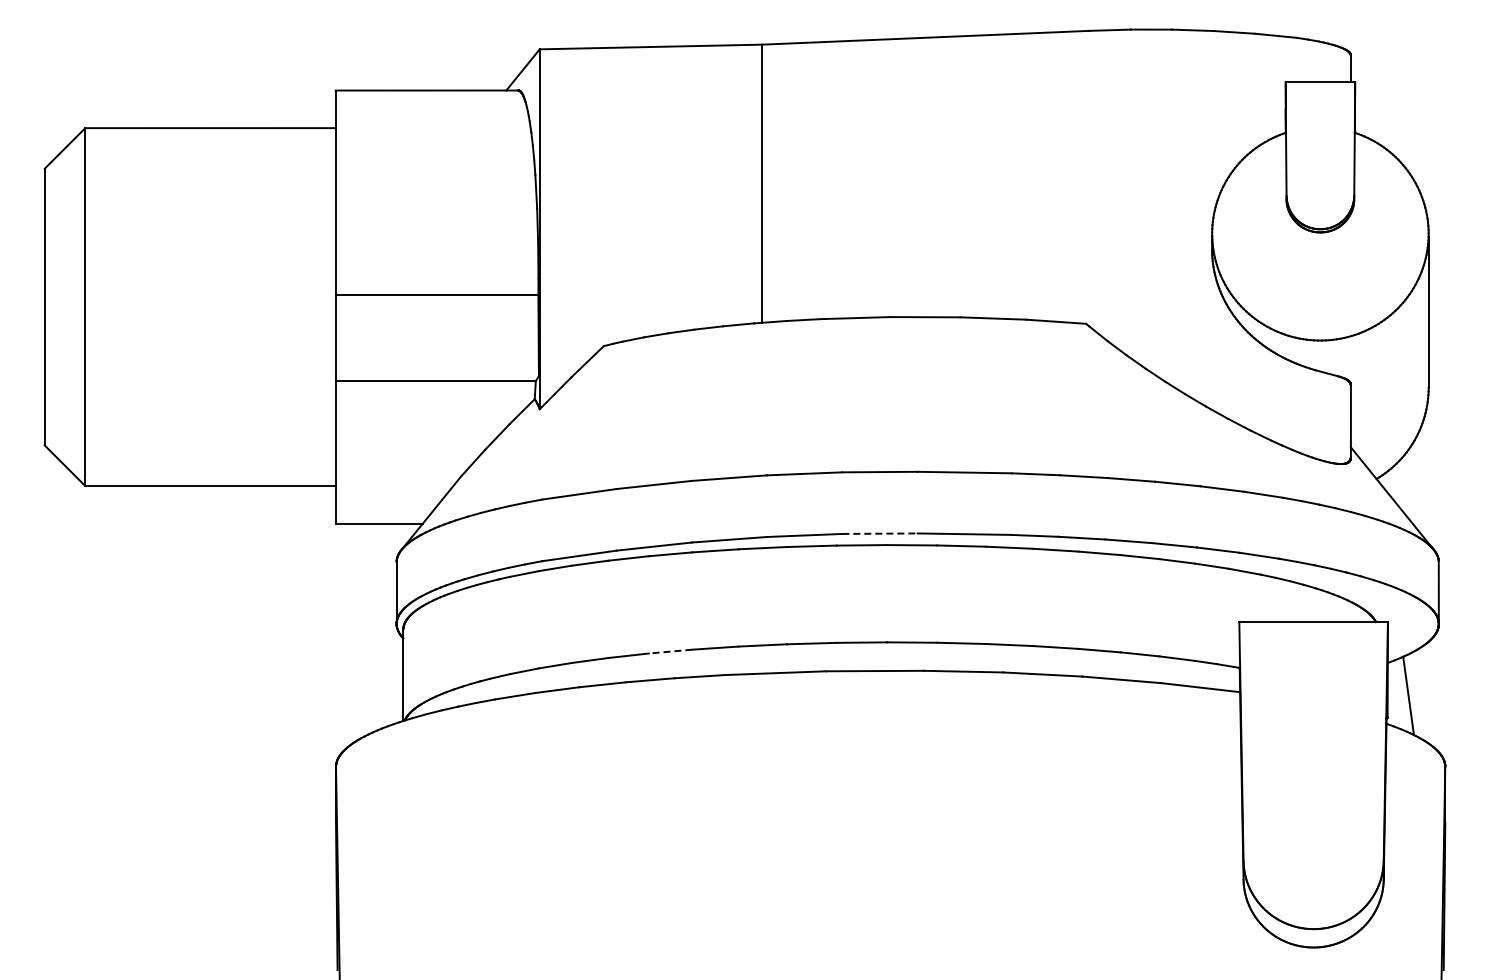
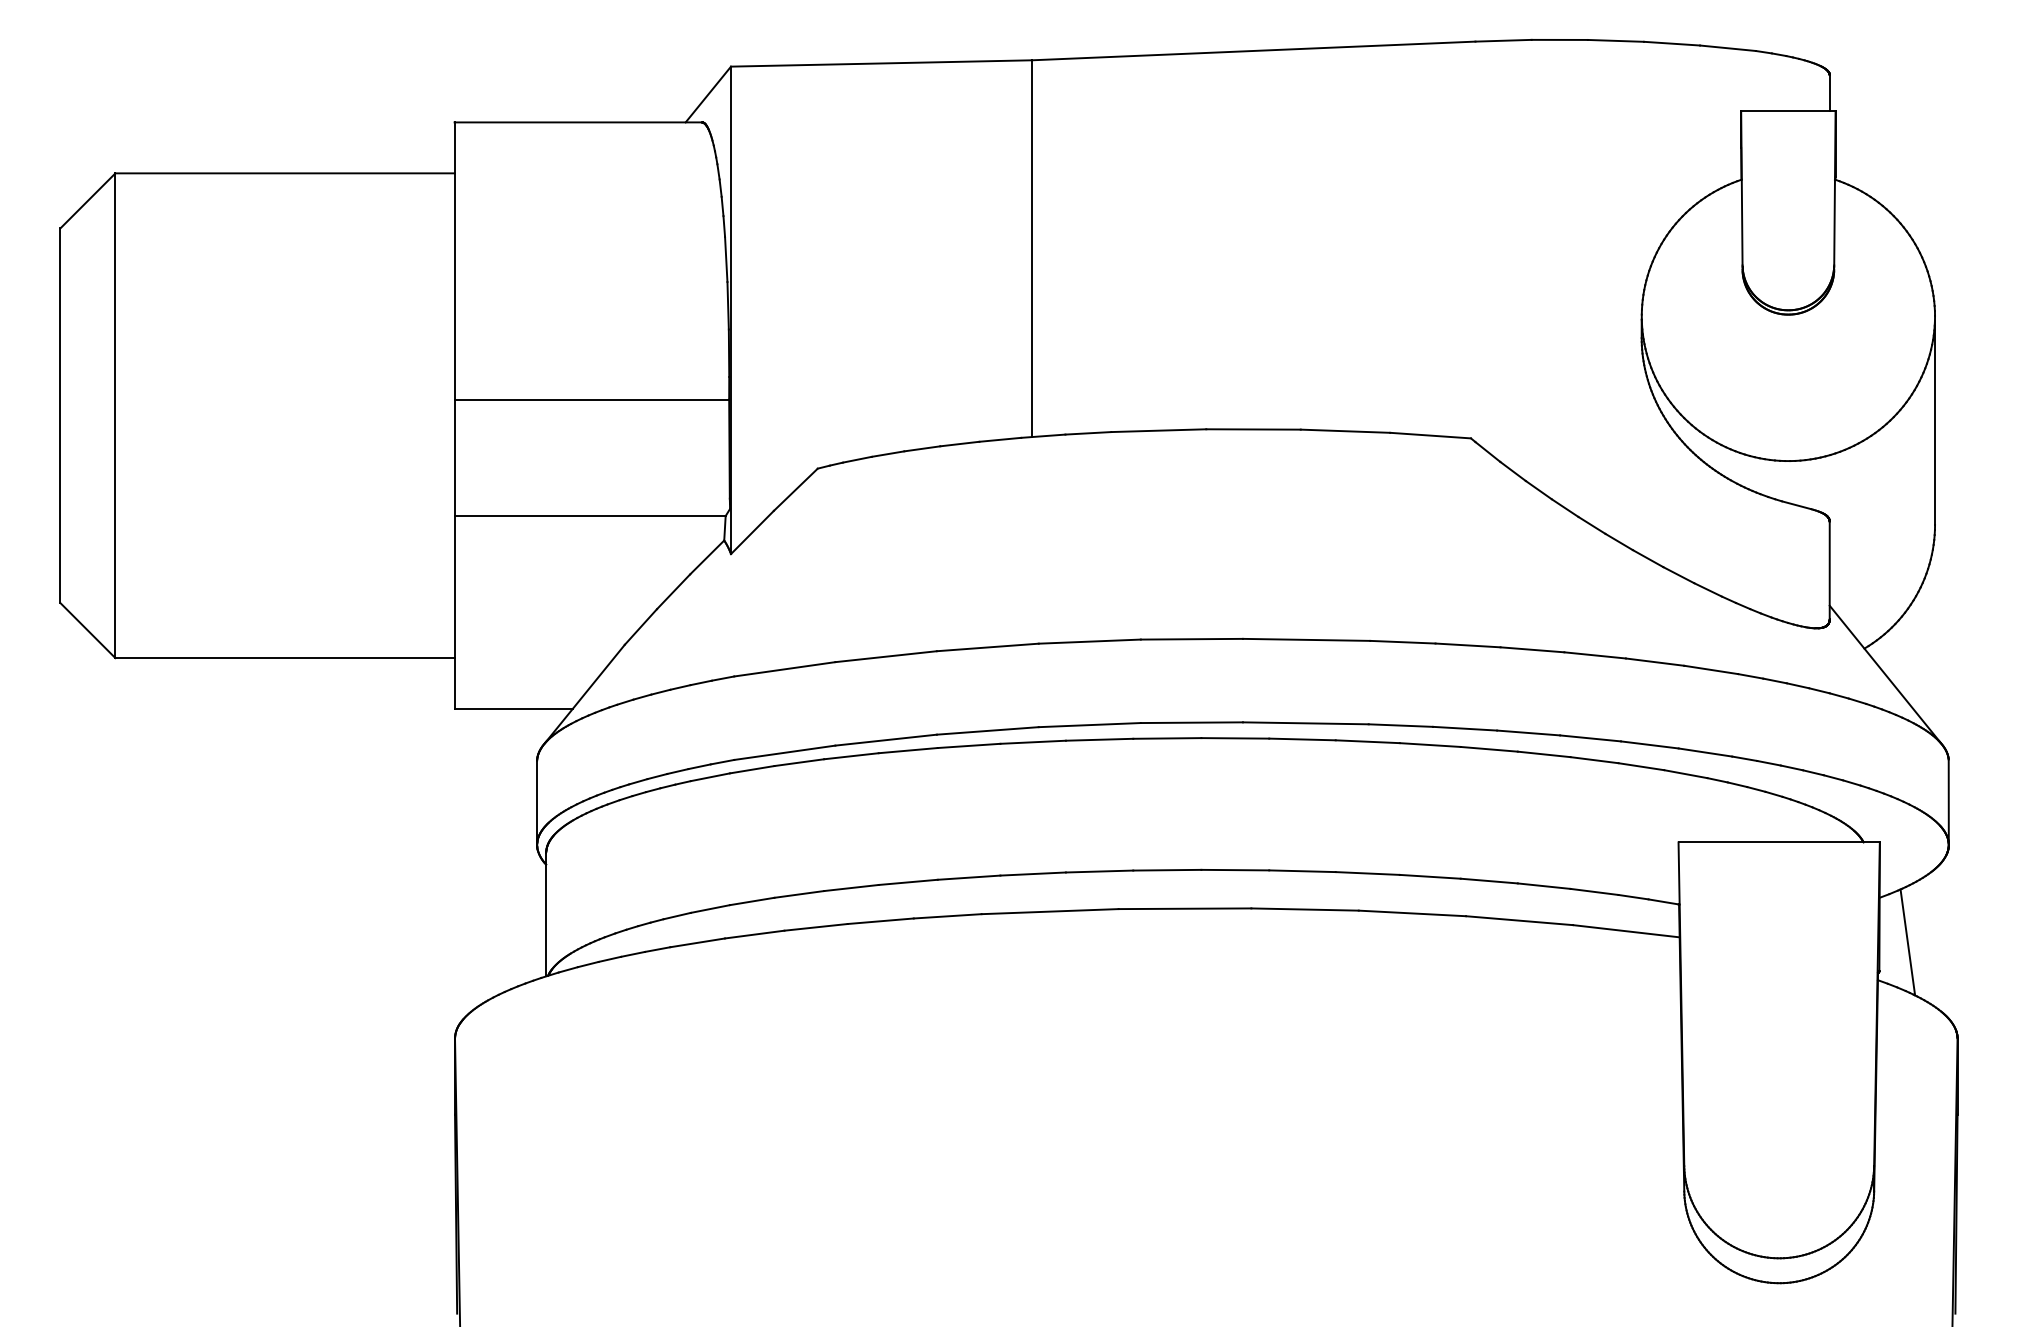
line: (880, 533) -> (1192, 722), dashed -> solid
line: (670, 651) -> (908, 882), dashed -> solid

